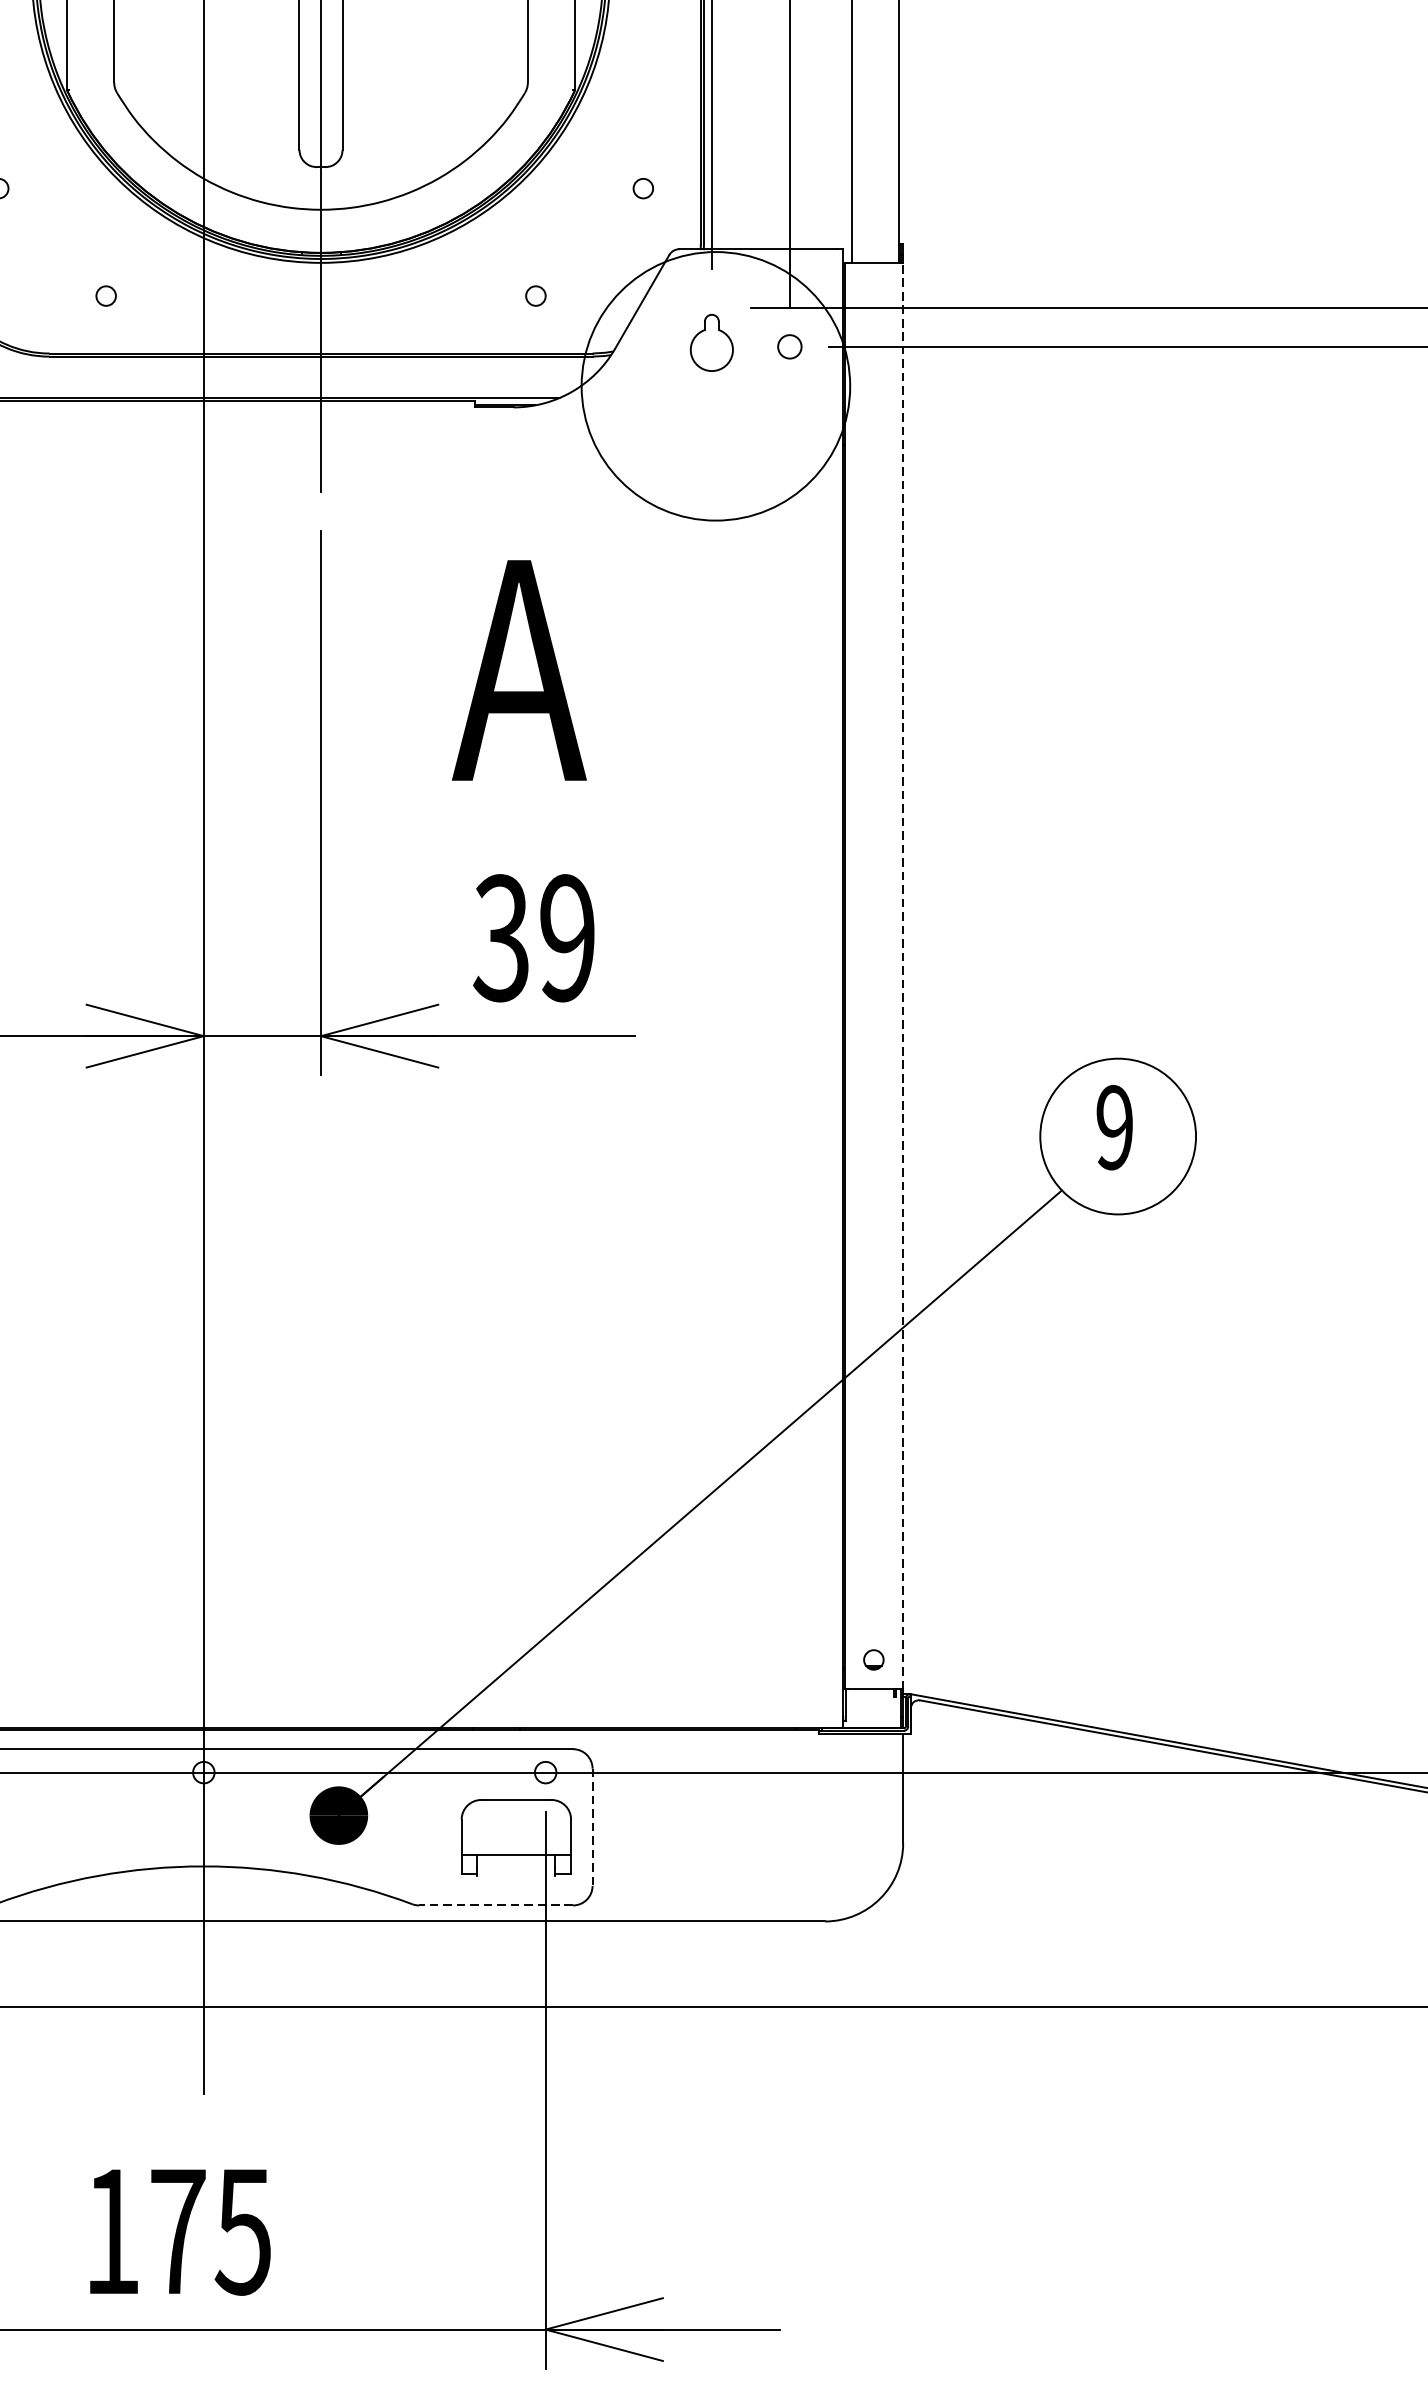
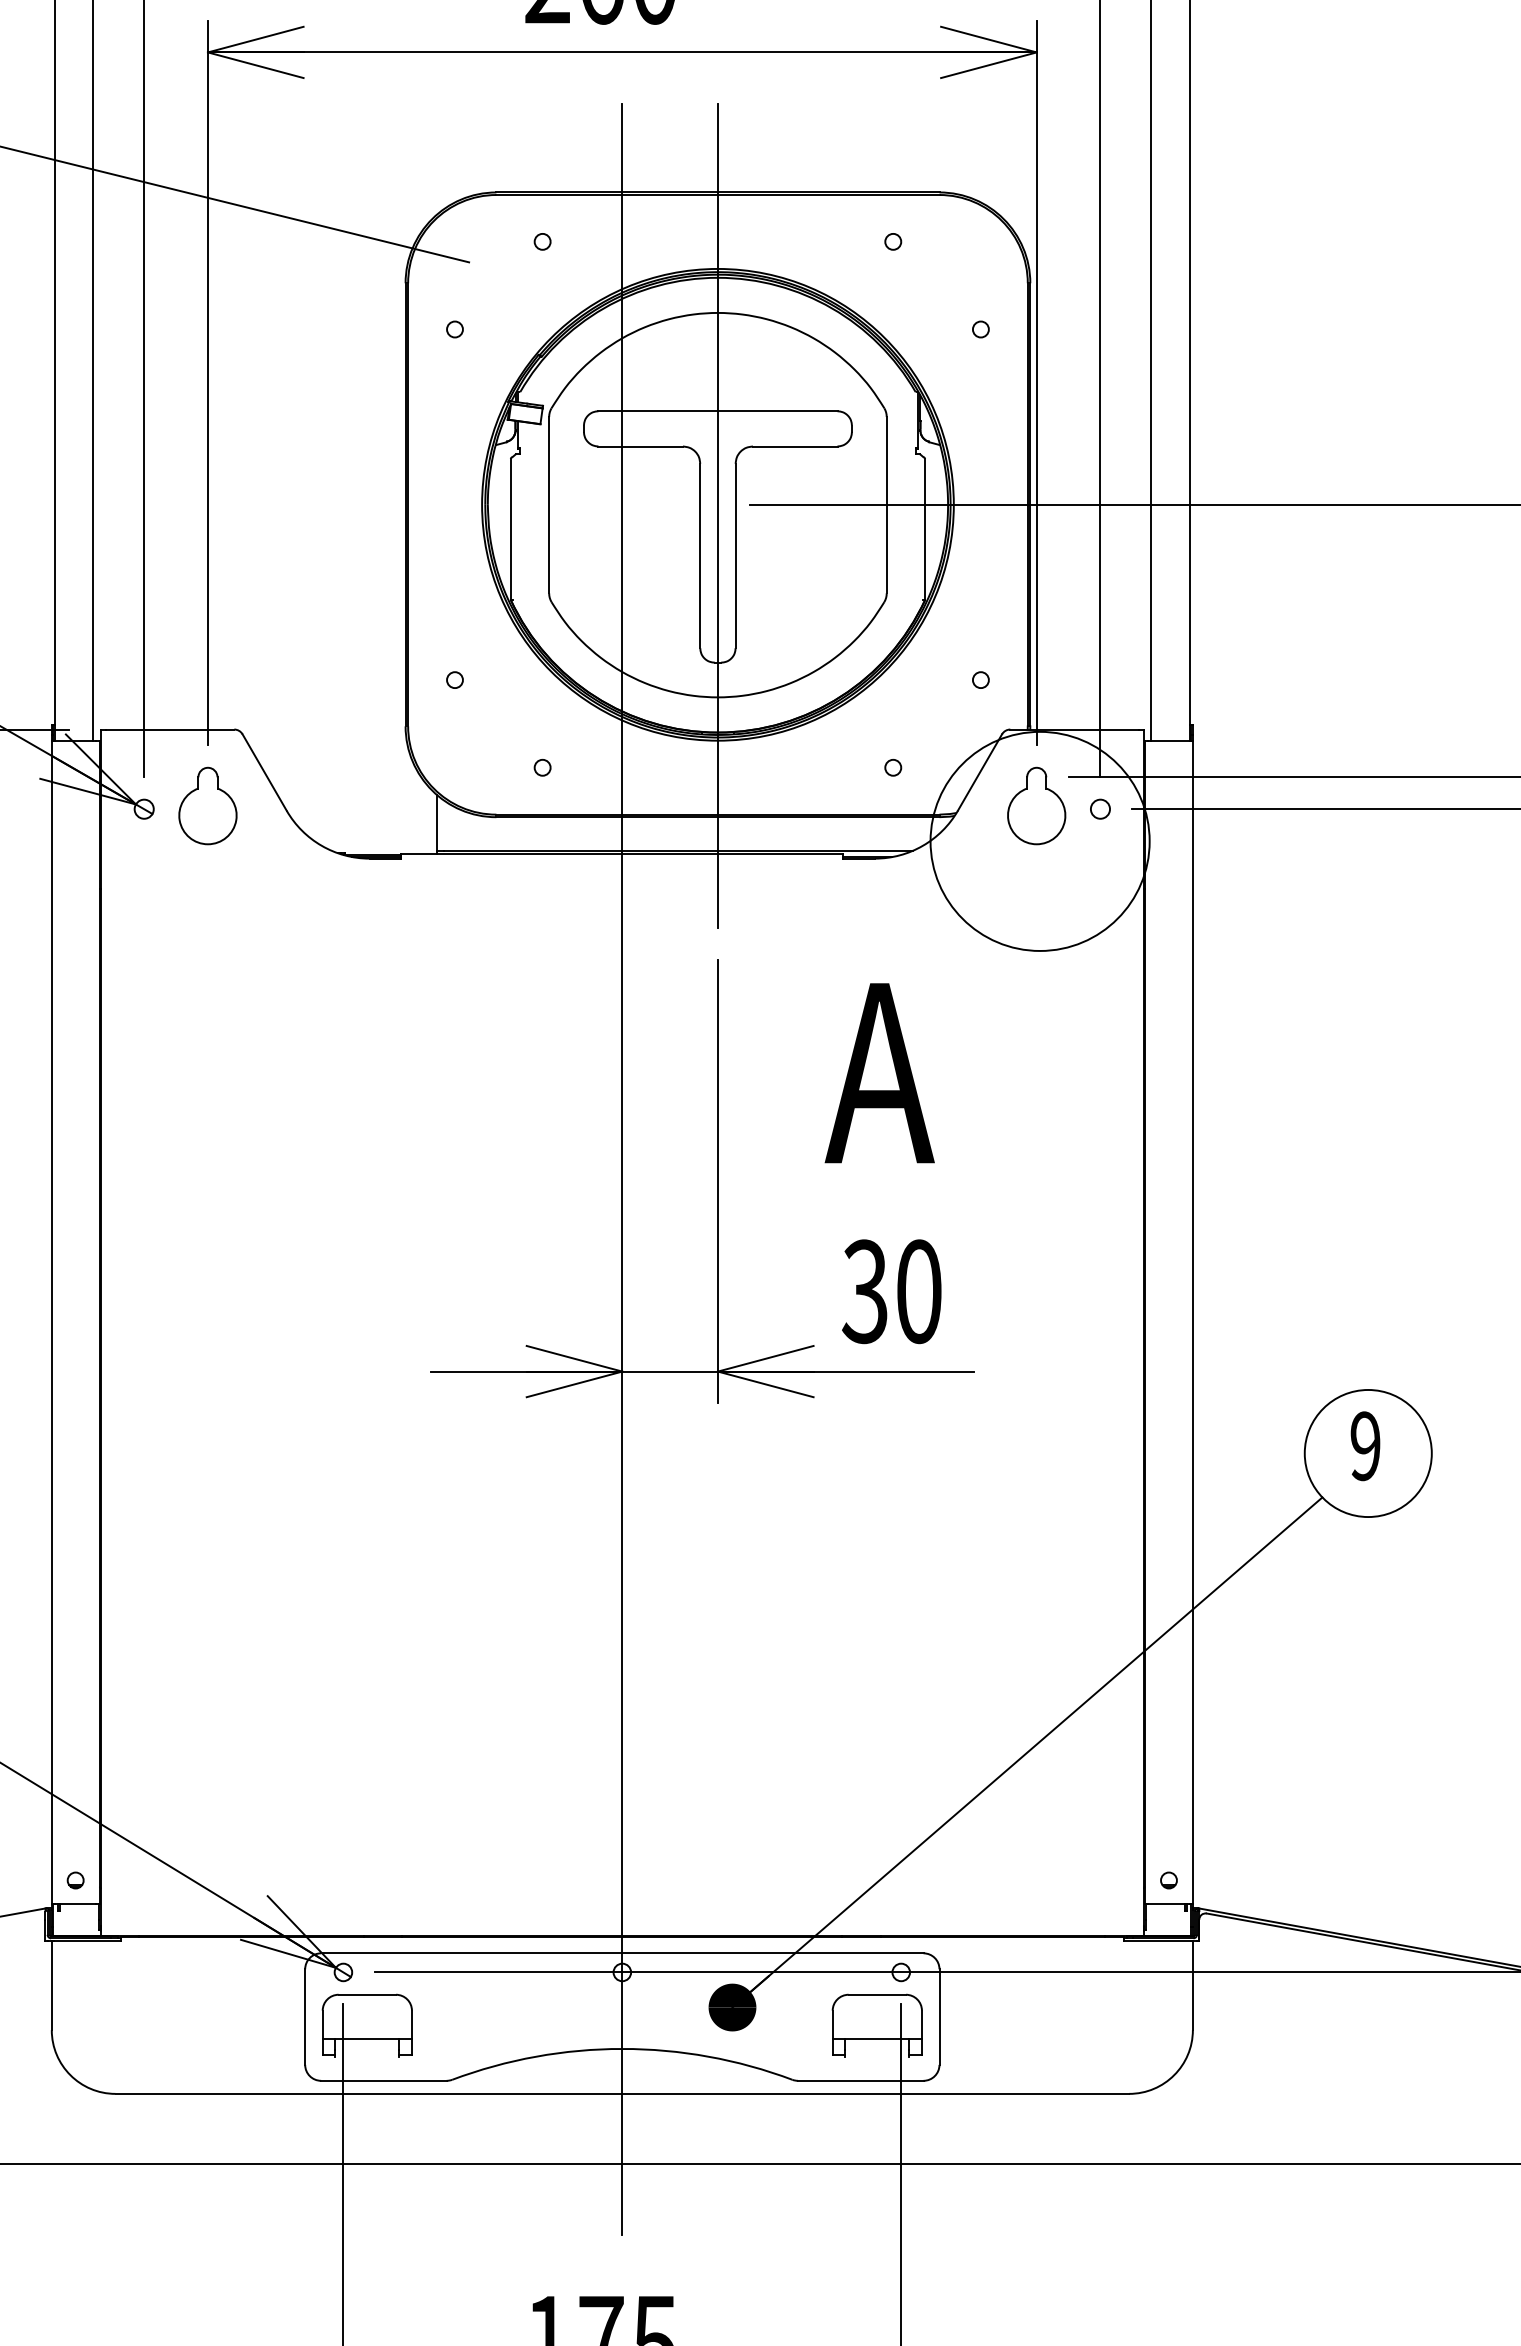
part: (711, 342) -> (1036, 805), size x1.67
text: (566, 937) -> (918, 1291), 39 -> 30
line: (902, 975) -> (1192, 1322), dashed -> solid
line: (592, 1827) -> (939, 2017), dashed -> solid
line: (495, 1905) -> (860, 2080), dashed -> solid

